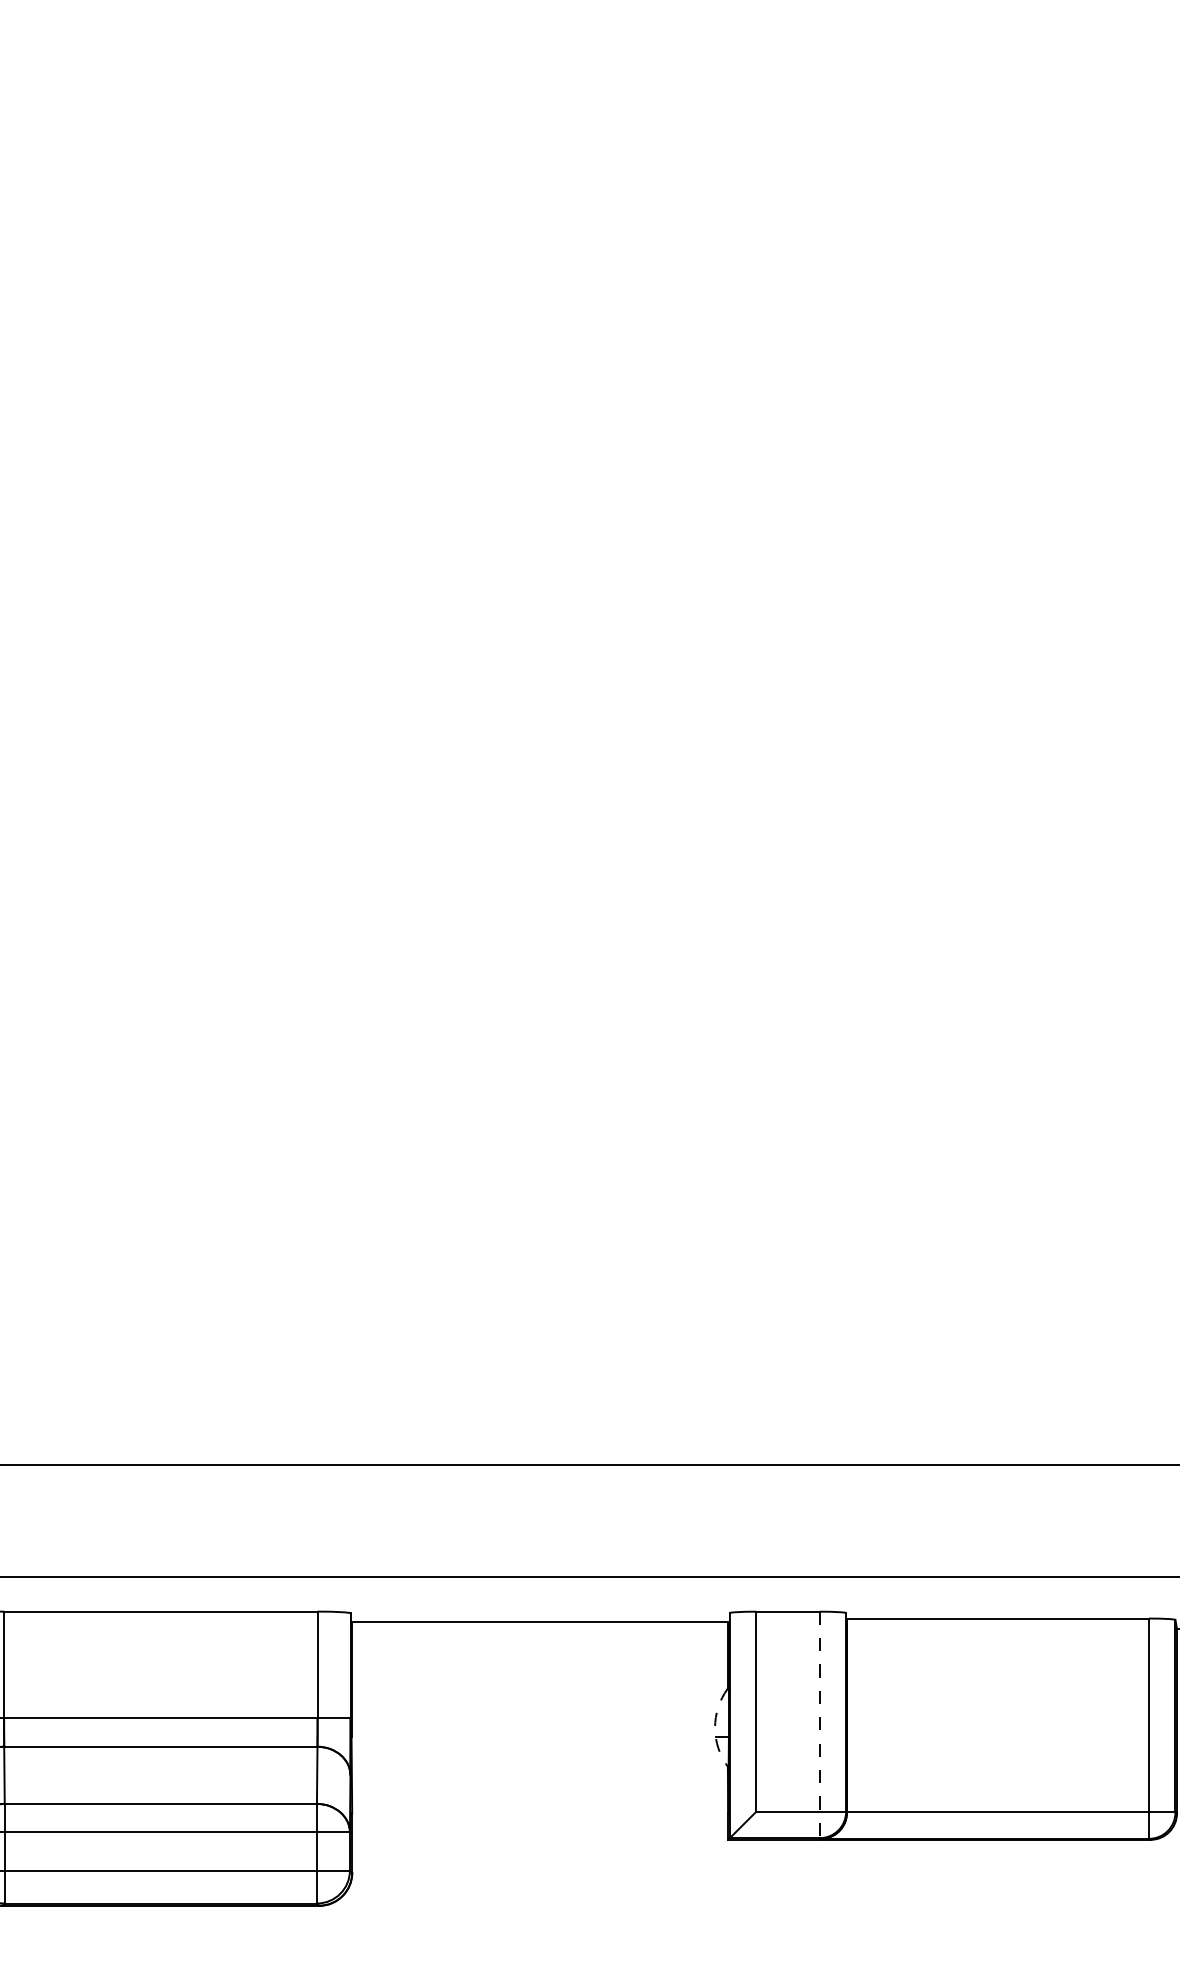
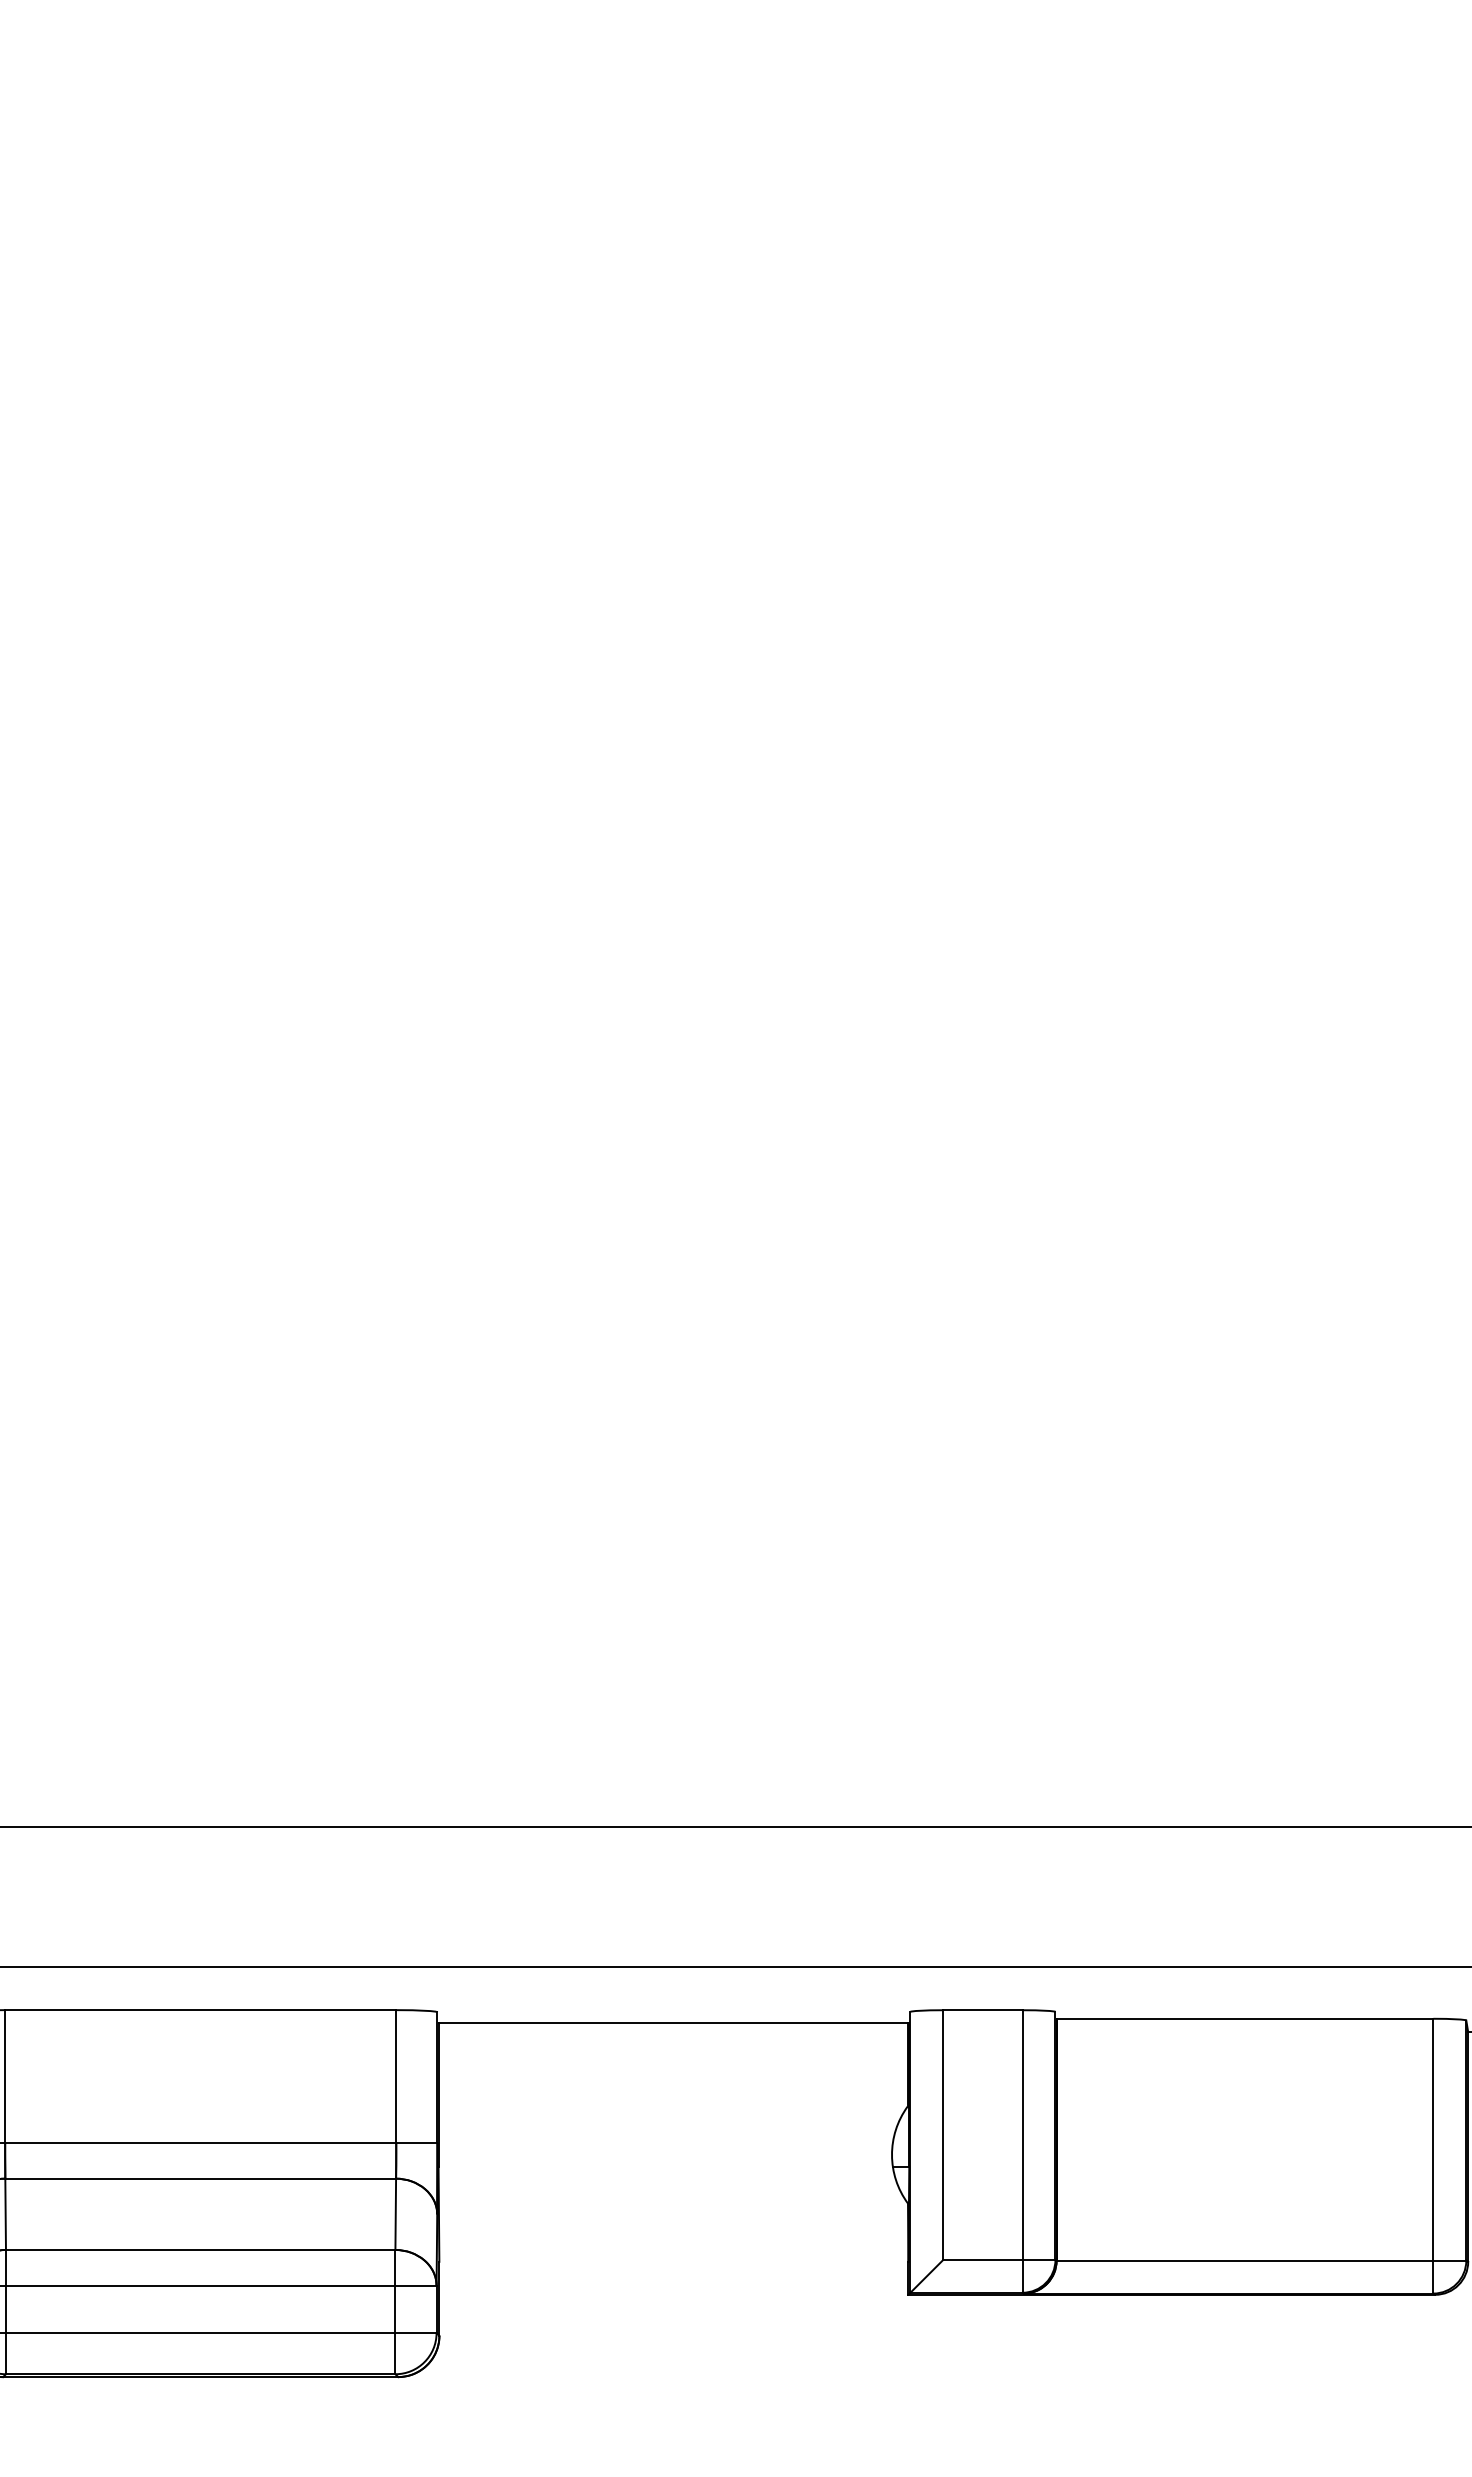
line: (819, 1724) -> (1022, 2151), dashed -> solid
arc: (715, 1728) -> (892, 2155), dashed -> solid

